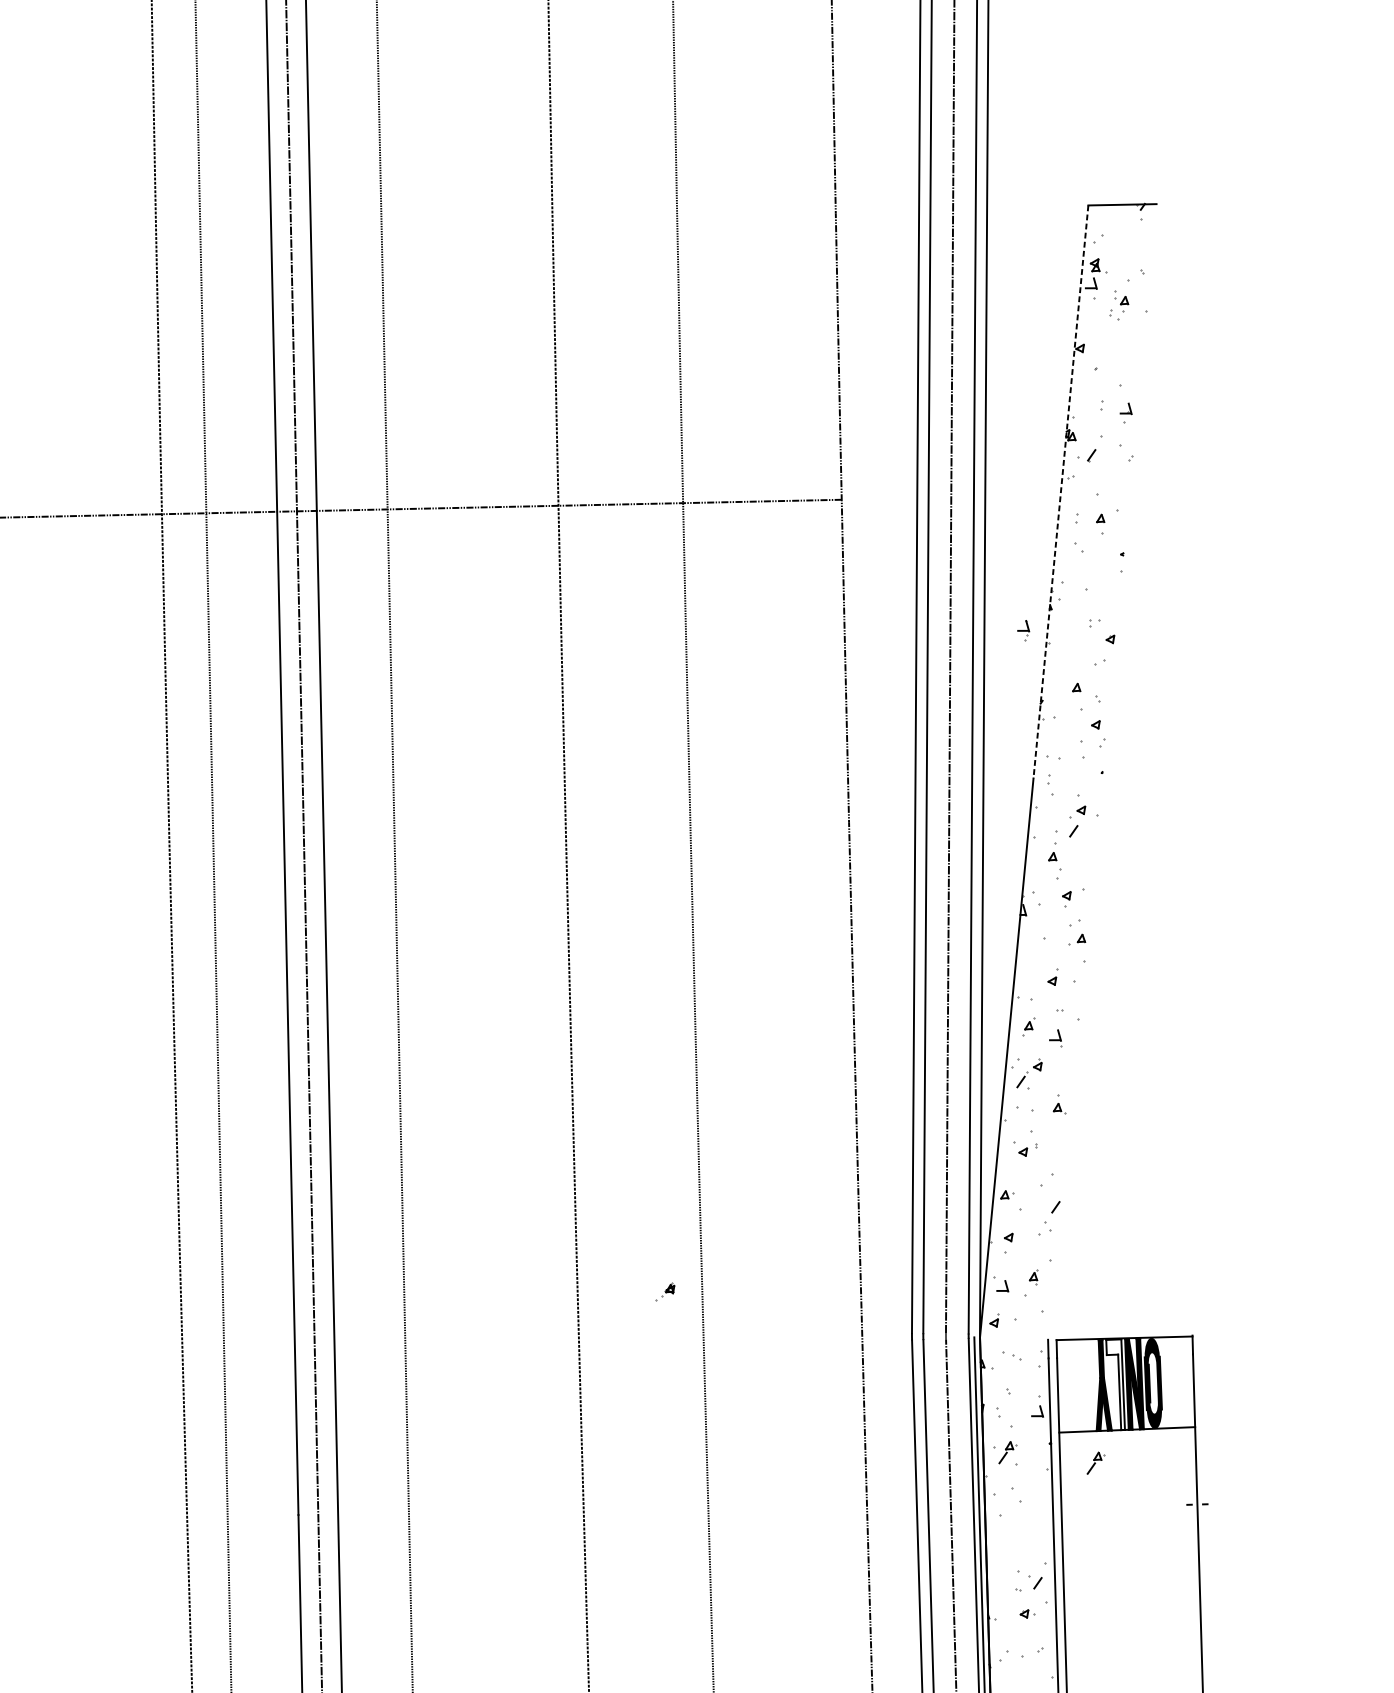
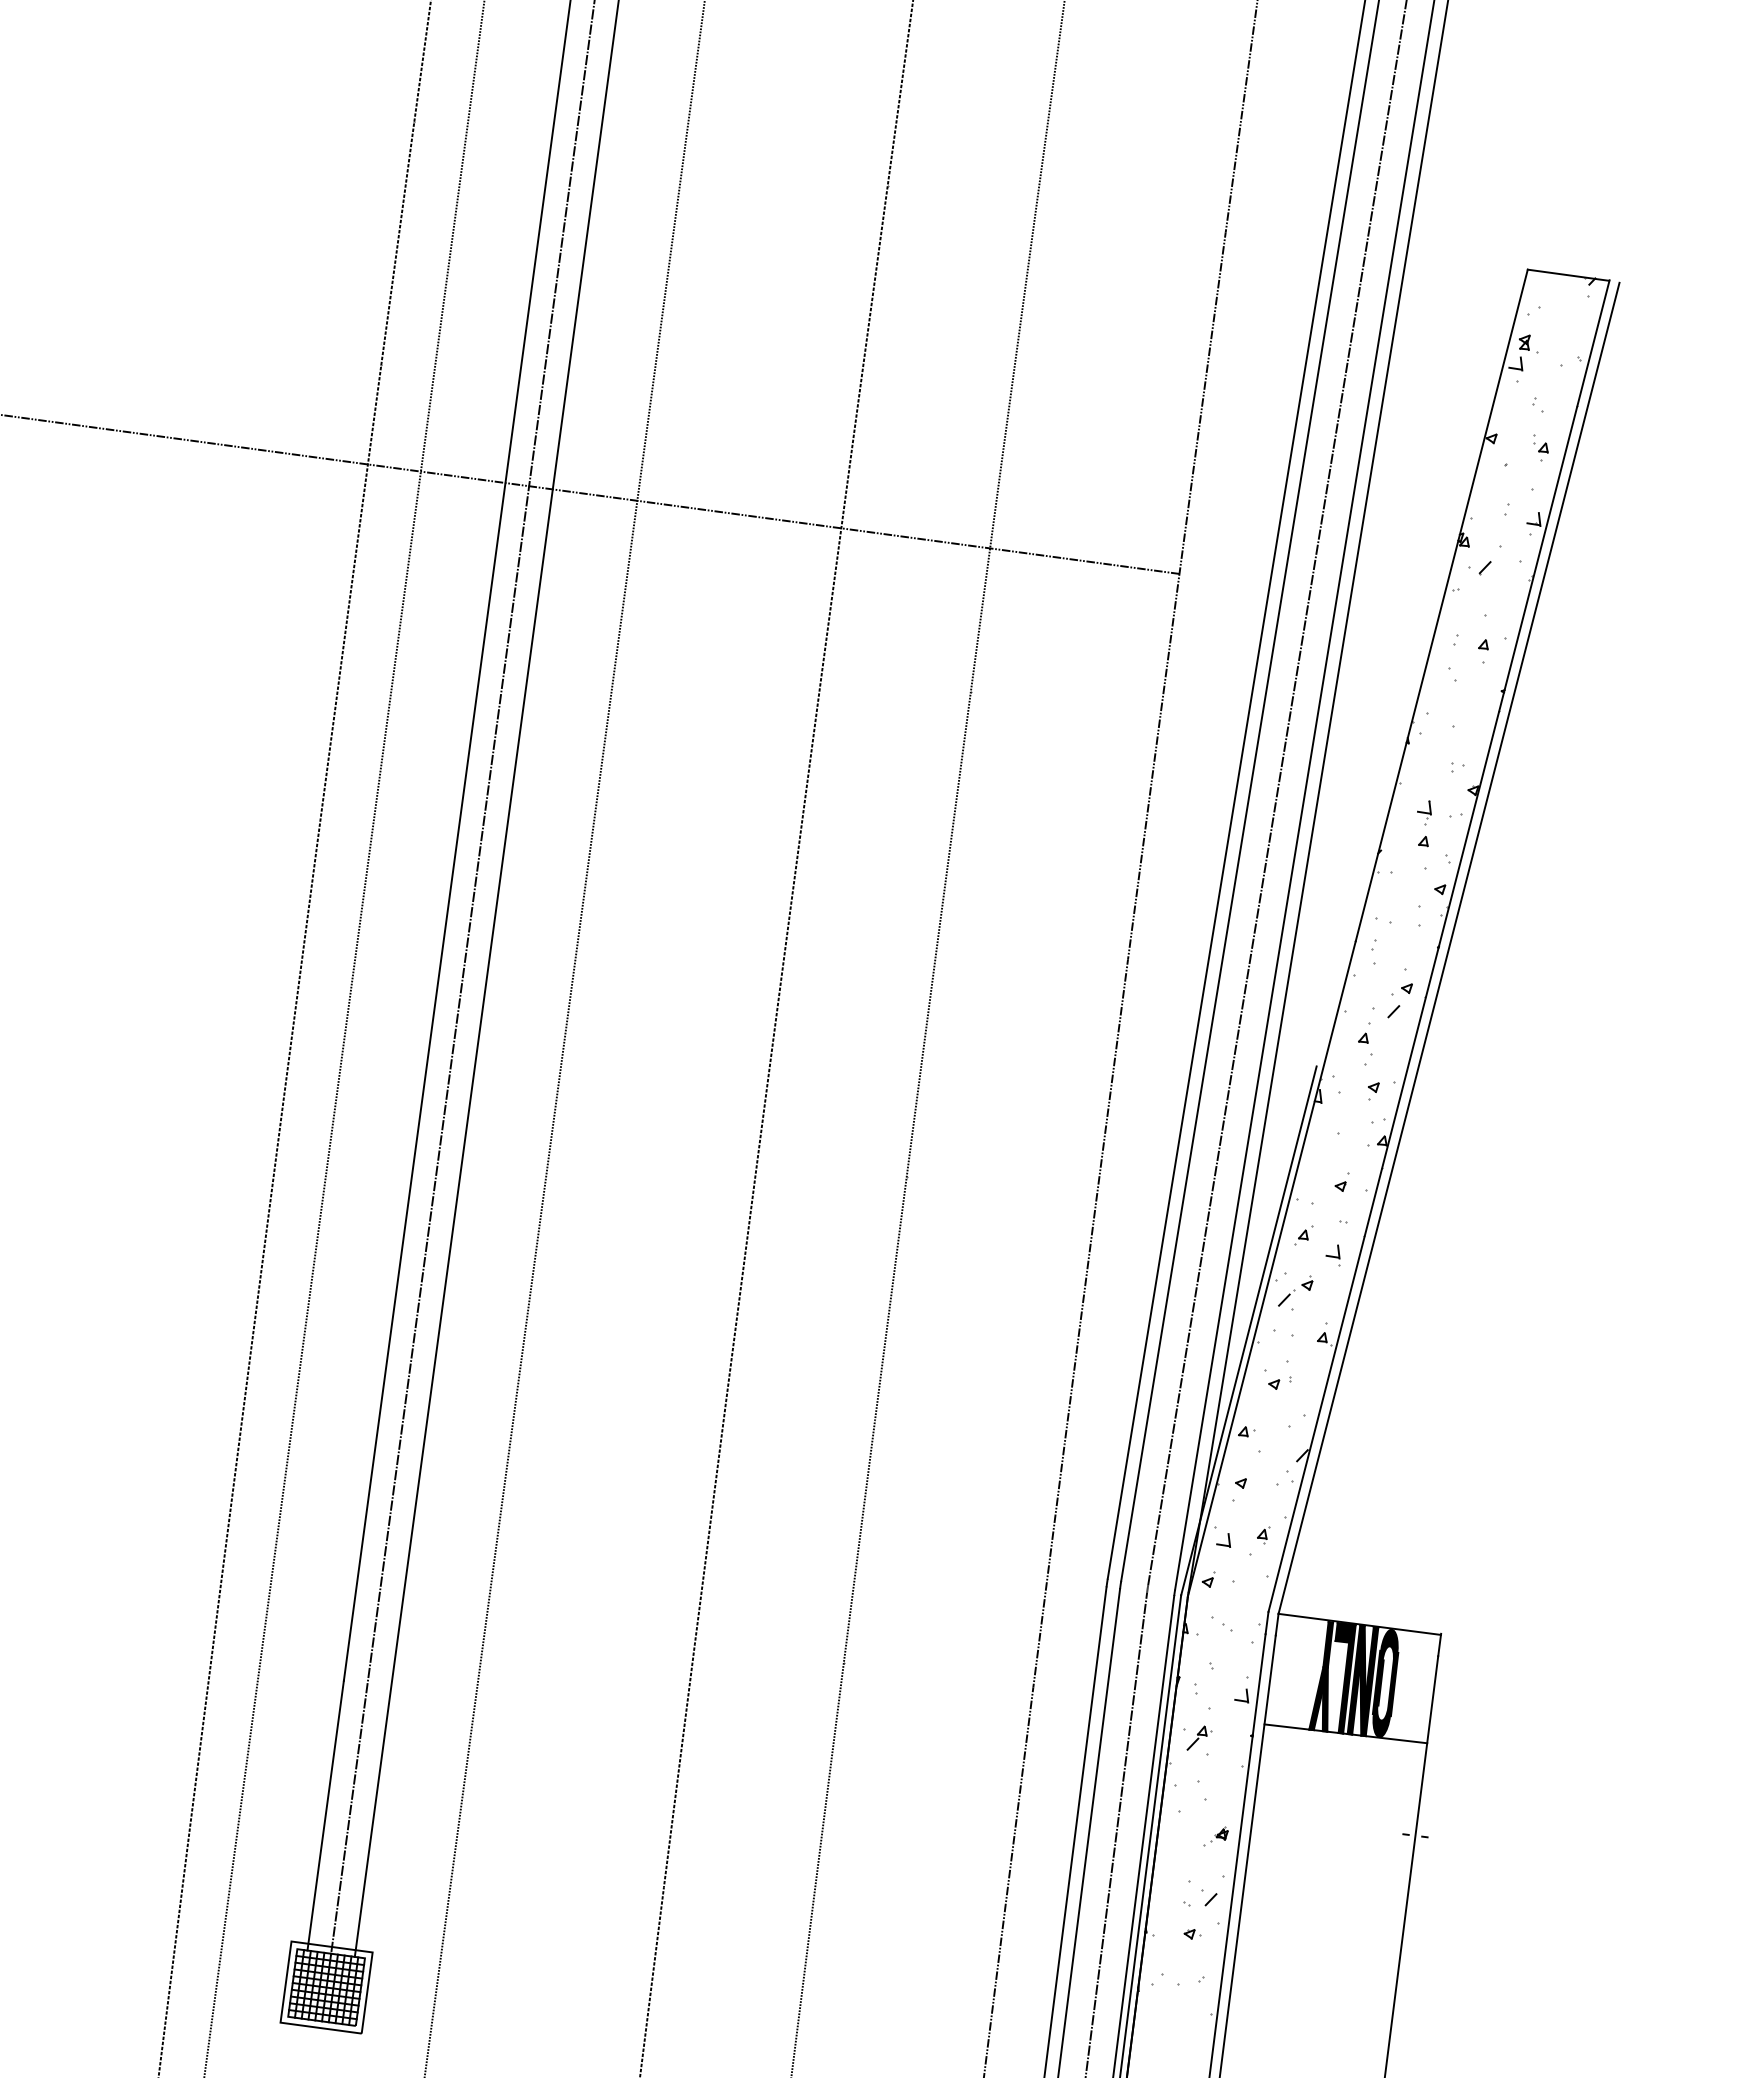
part: (1121, 300) -> (1540, 447), moved
line: (1060, 492) -> (1441, 605), dashed -> solid
part: (1023, 630) -> (1424, 812), moved
line: (1101, 771) -> (1438, 945), added
line: (1110, 771) -> (1448, 947), added
line: (995, 1111) -> (1248, 1330), added
part: (664, 1291) -> (1215, 1836), moved
fill: (1119, 1383) -> (1345, 1677), added
part: (1095, 1462) -> (1302, 1766), removed

